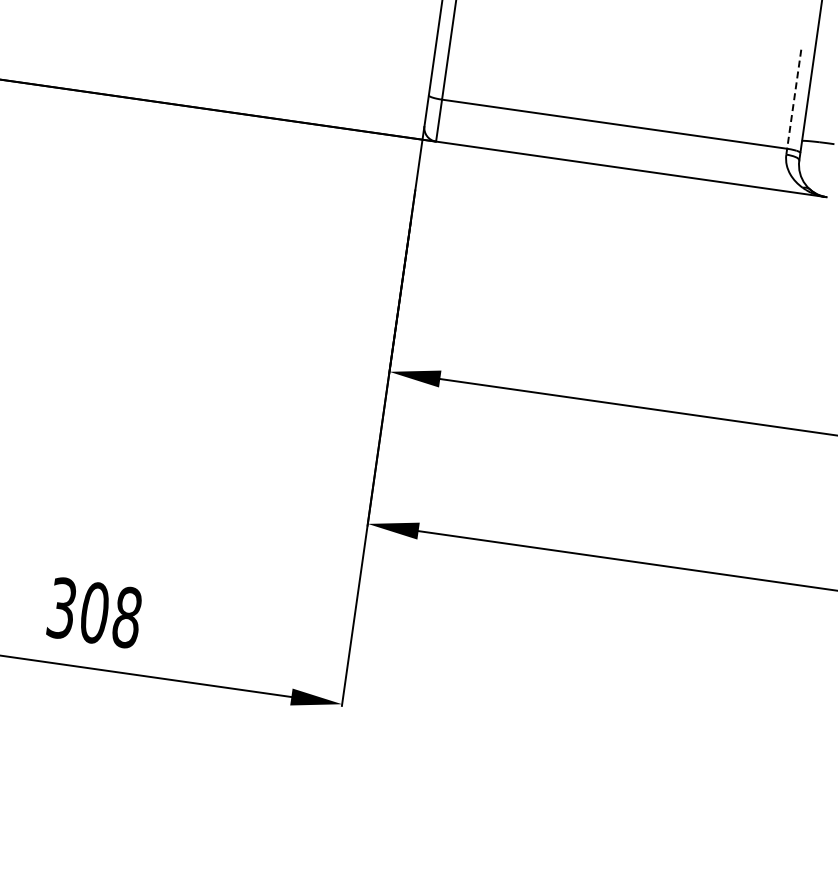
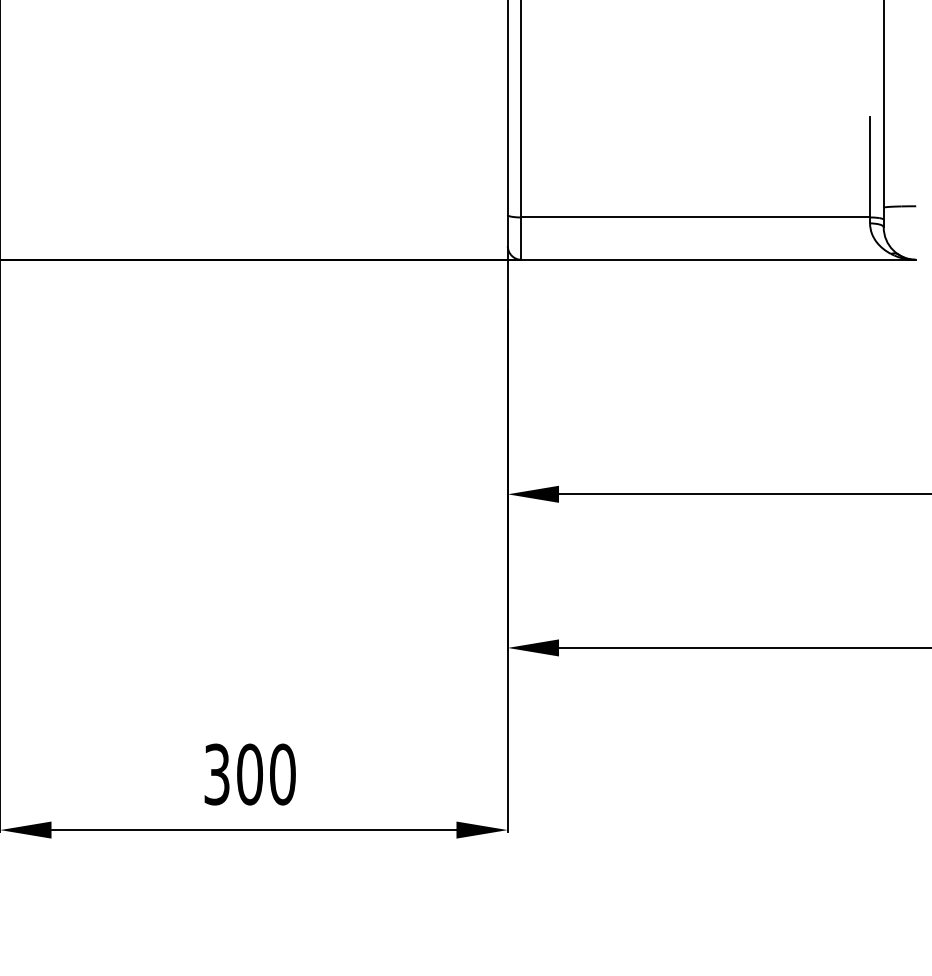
line: (794, 102) -> (870, 170), dashed -> solid
text: (126, 617) -> (282, 774), 308 -> 300

